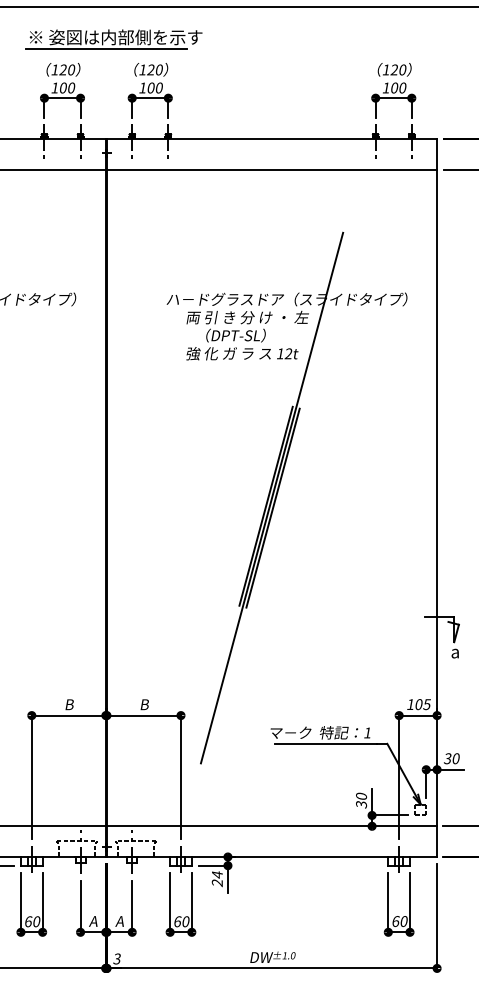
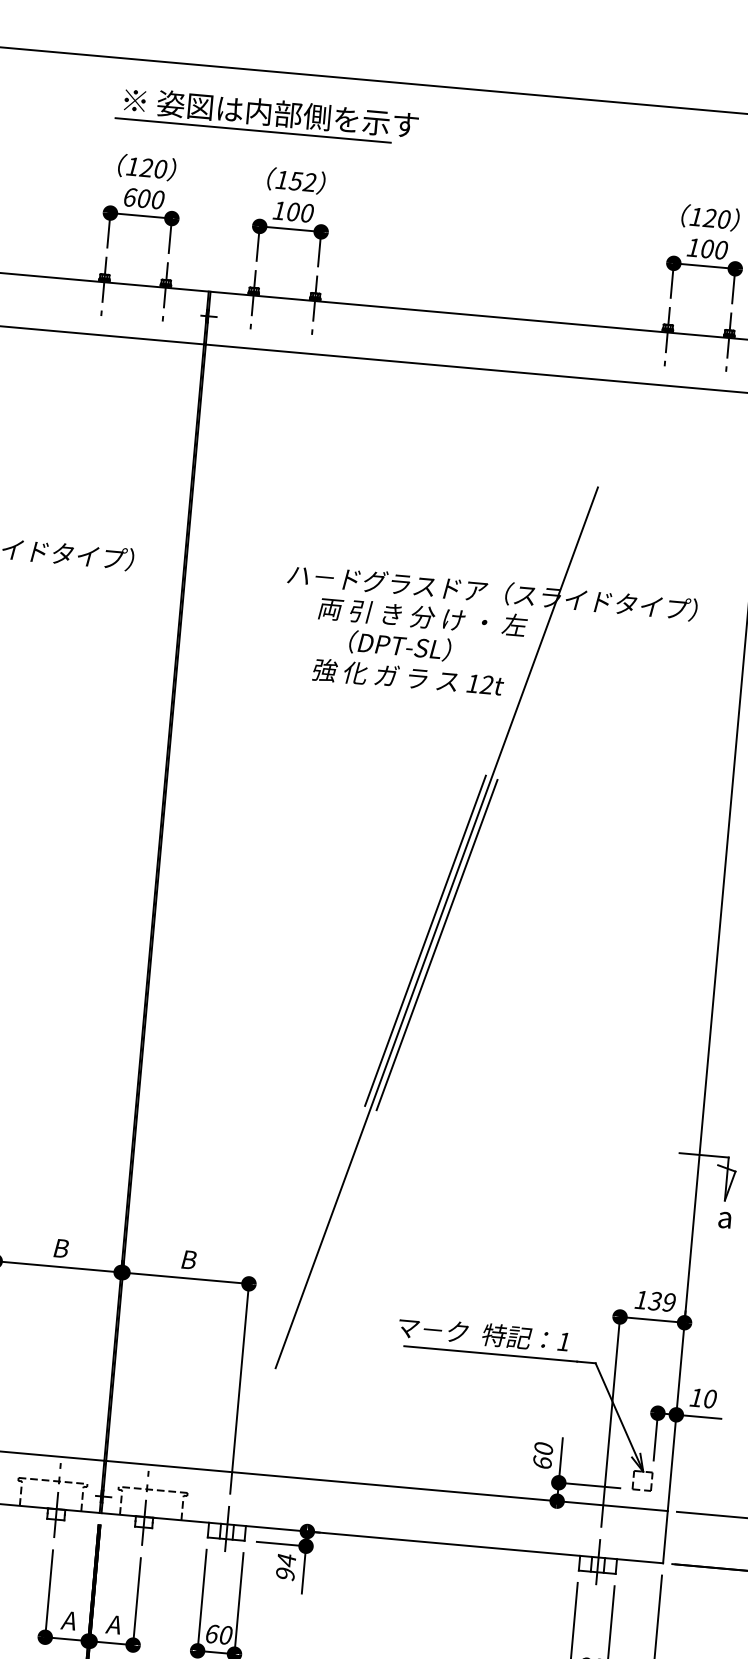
part: (113, 39) -> (266, 116), moved
text: (154, 69) -> (301, 180), 120 -> 152
text: (55, 87) -> (130, 196), 100 -> 600
text: (422, 704) -> (661, 1301), 105 -> 139
text: (447, 758) -> (695, 1397), 30 -> 10
text: (361, 804) -> (542, 1462), 30 -> 60
text: (217, 883) -> (285, 1575), 24 -> 94

